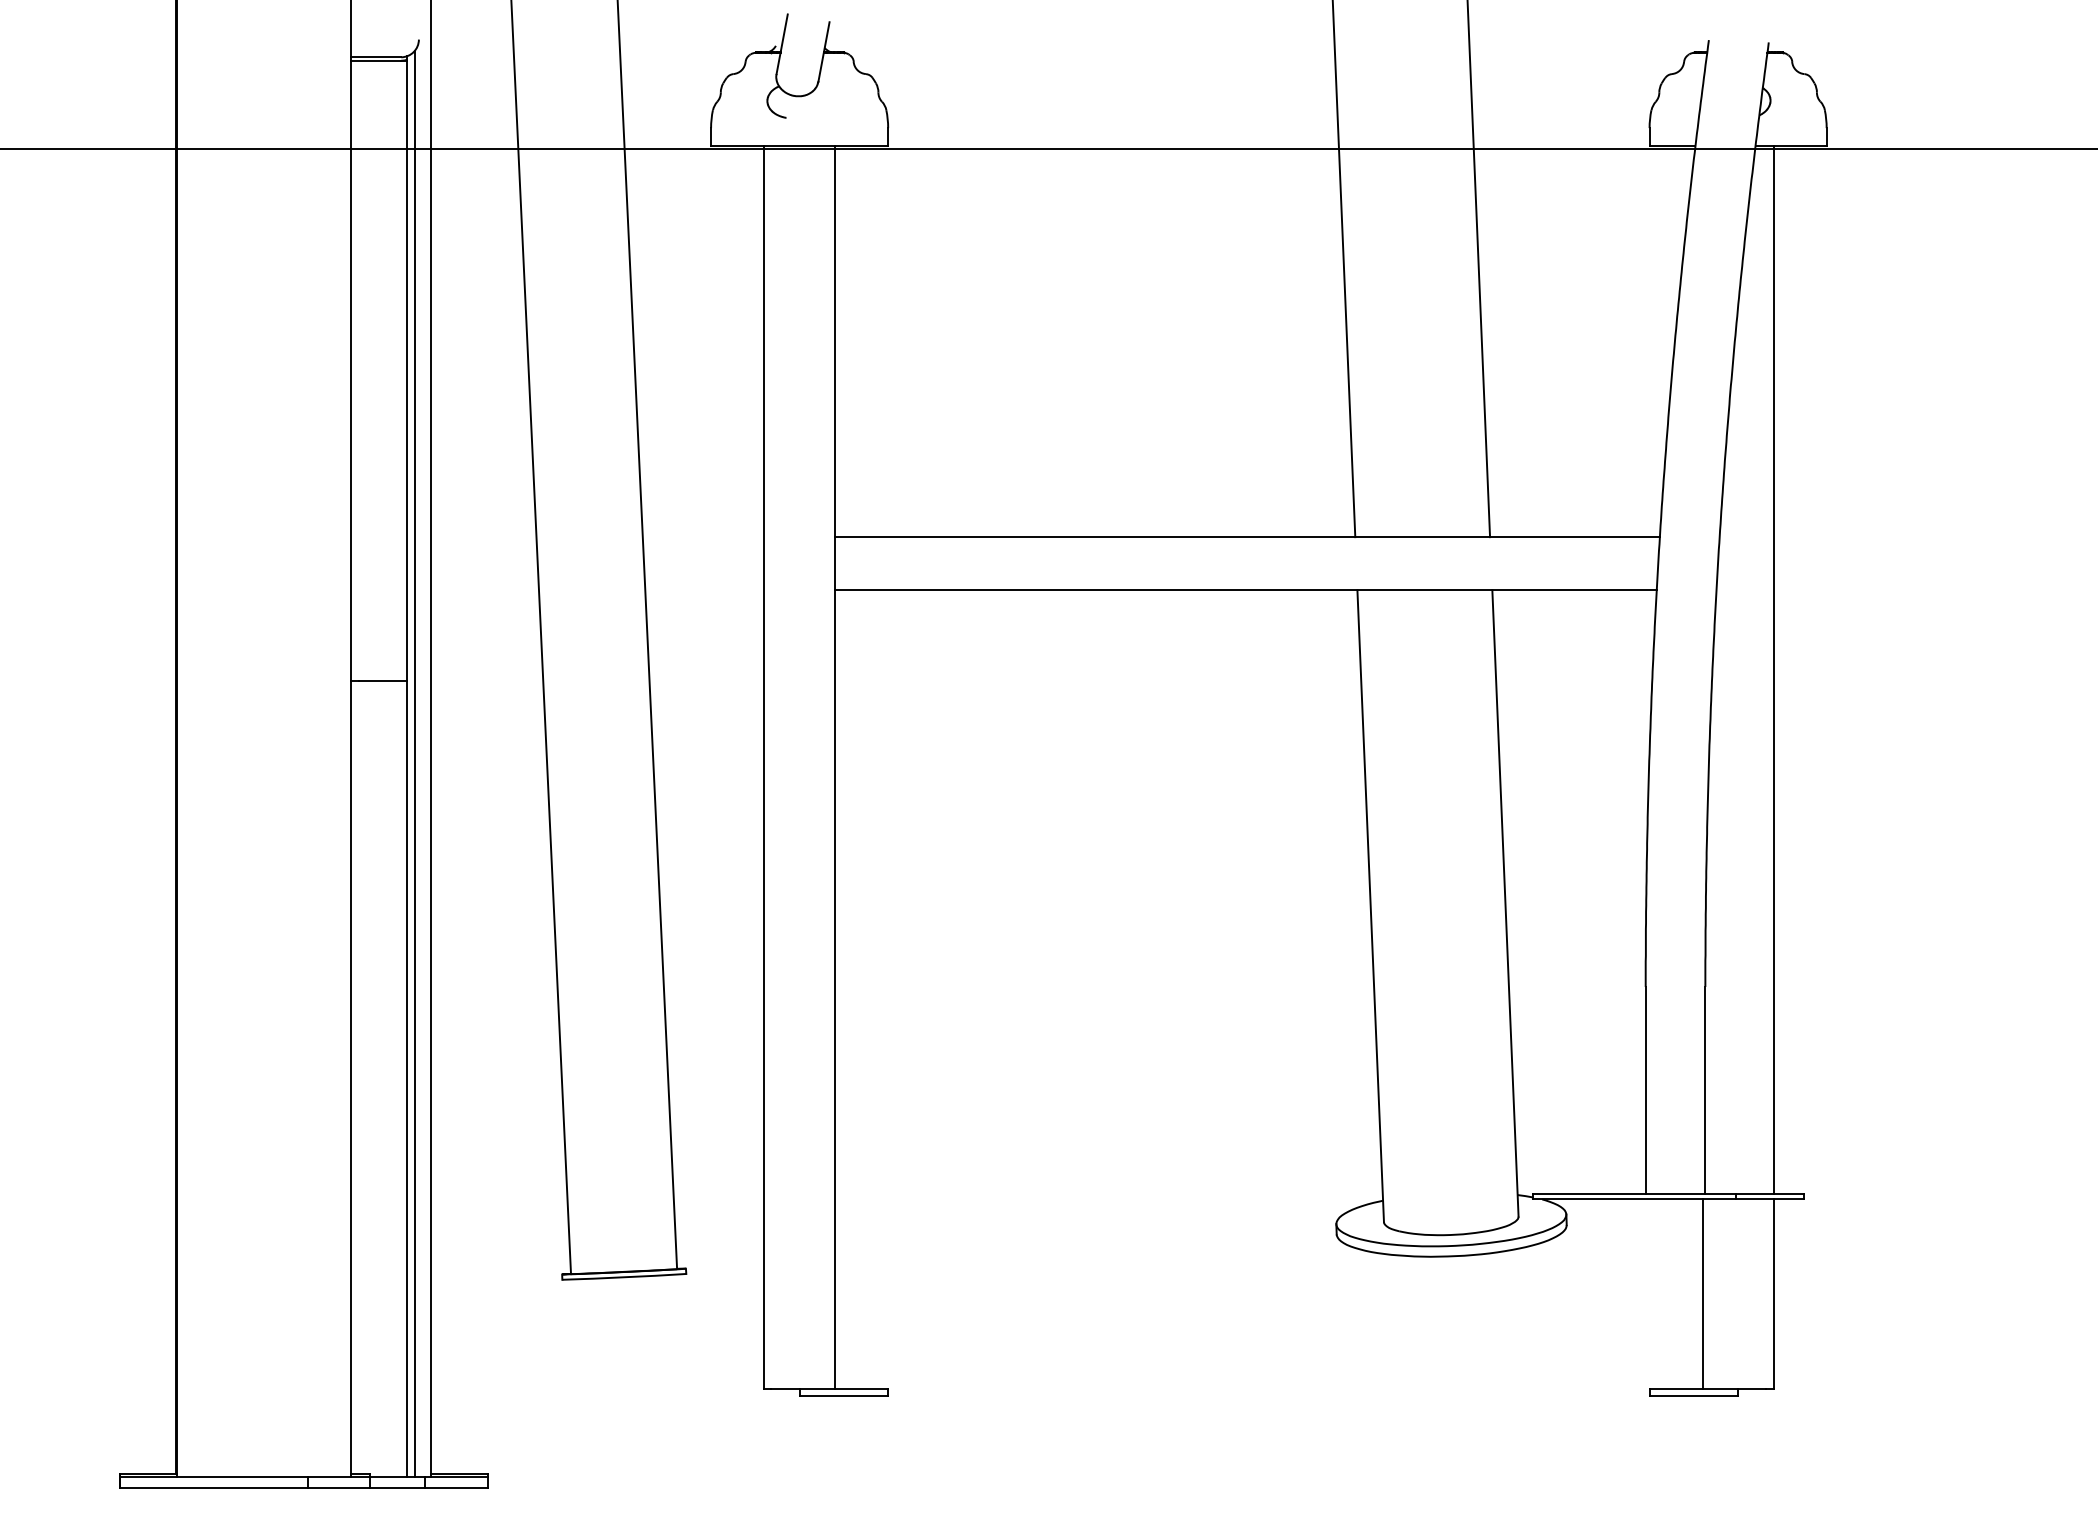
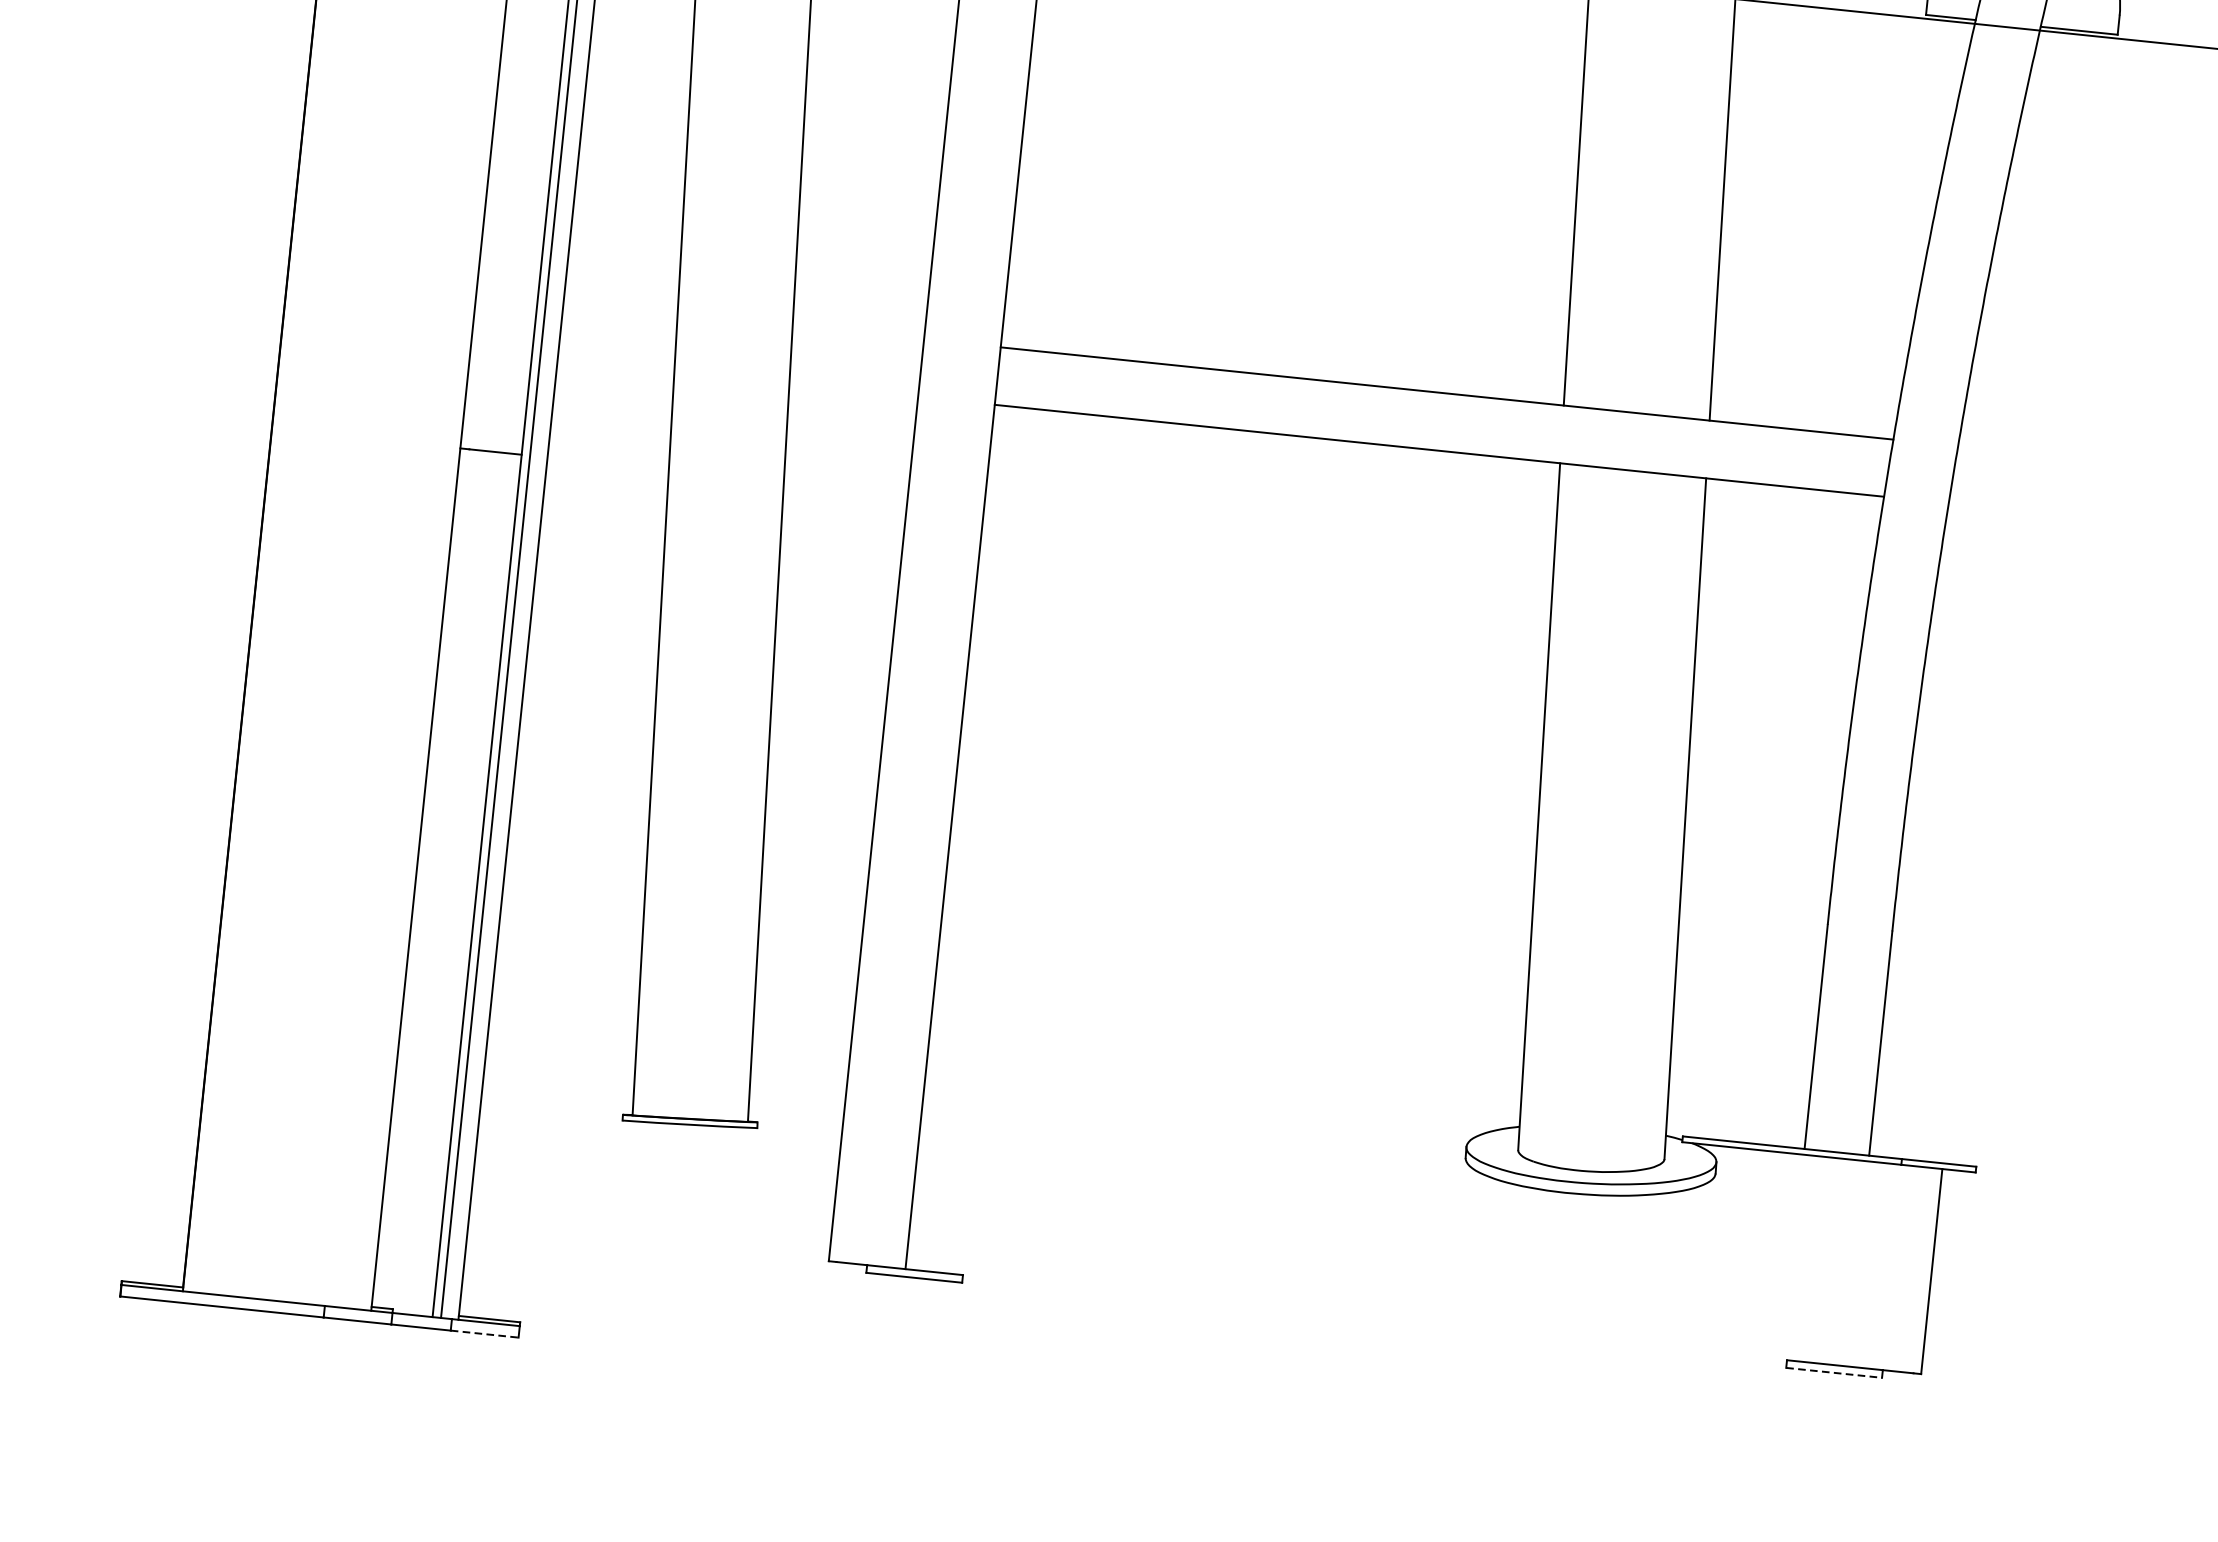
line: (1773, 669) -> (2001, 595), removed
line: (1702, 1293) -> (1854, 1262), removed
line: (1694, 1395) -> (1834, 1372), solid -> dashed
line: (456, 1488) -> (484, 1334), solid -> dashed

